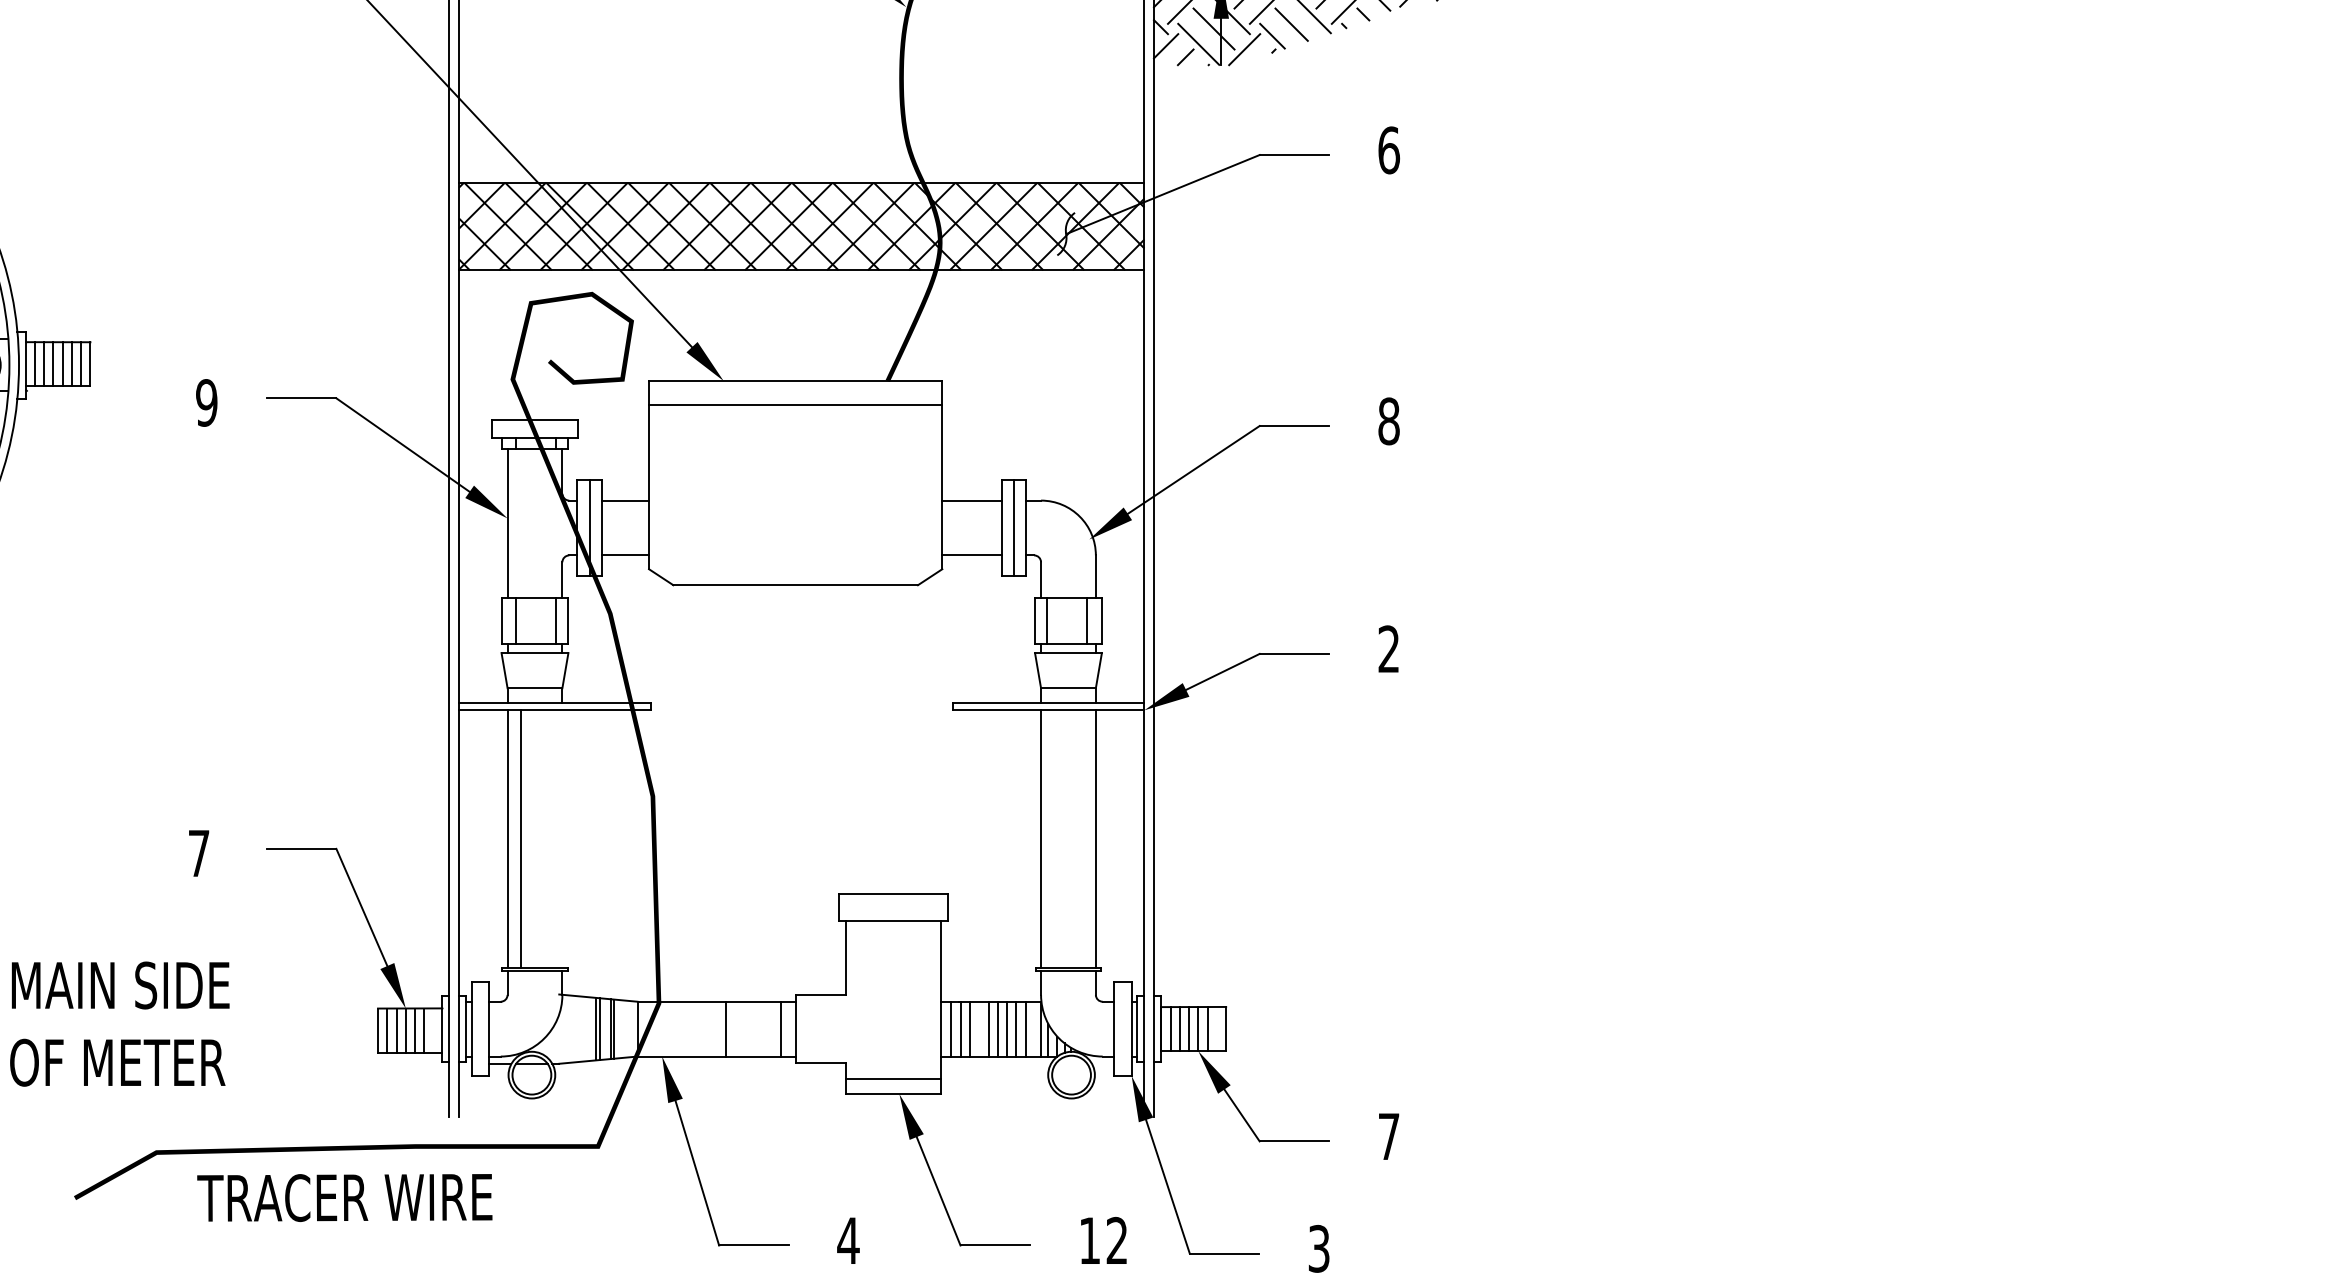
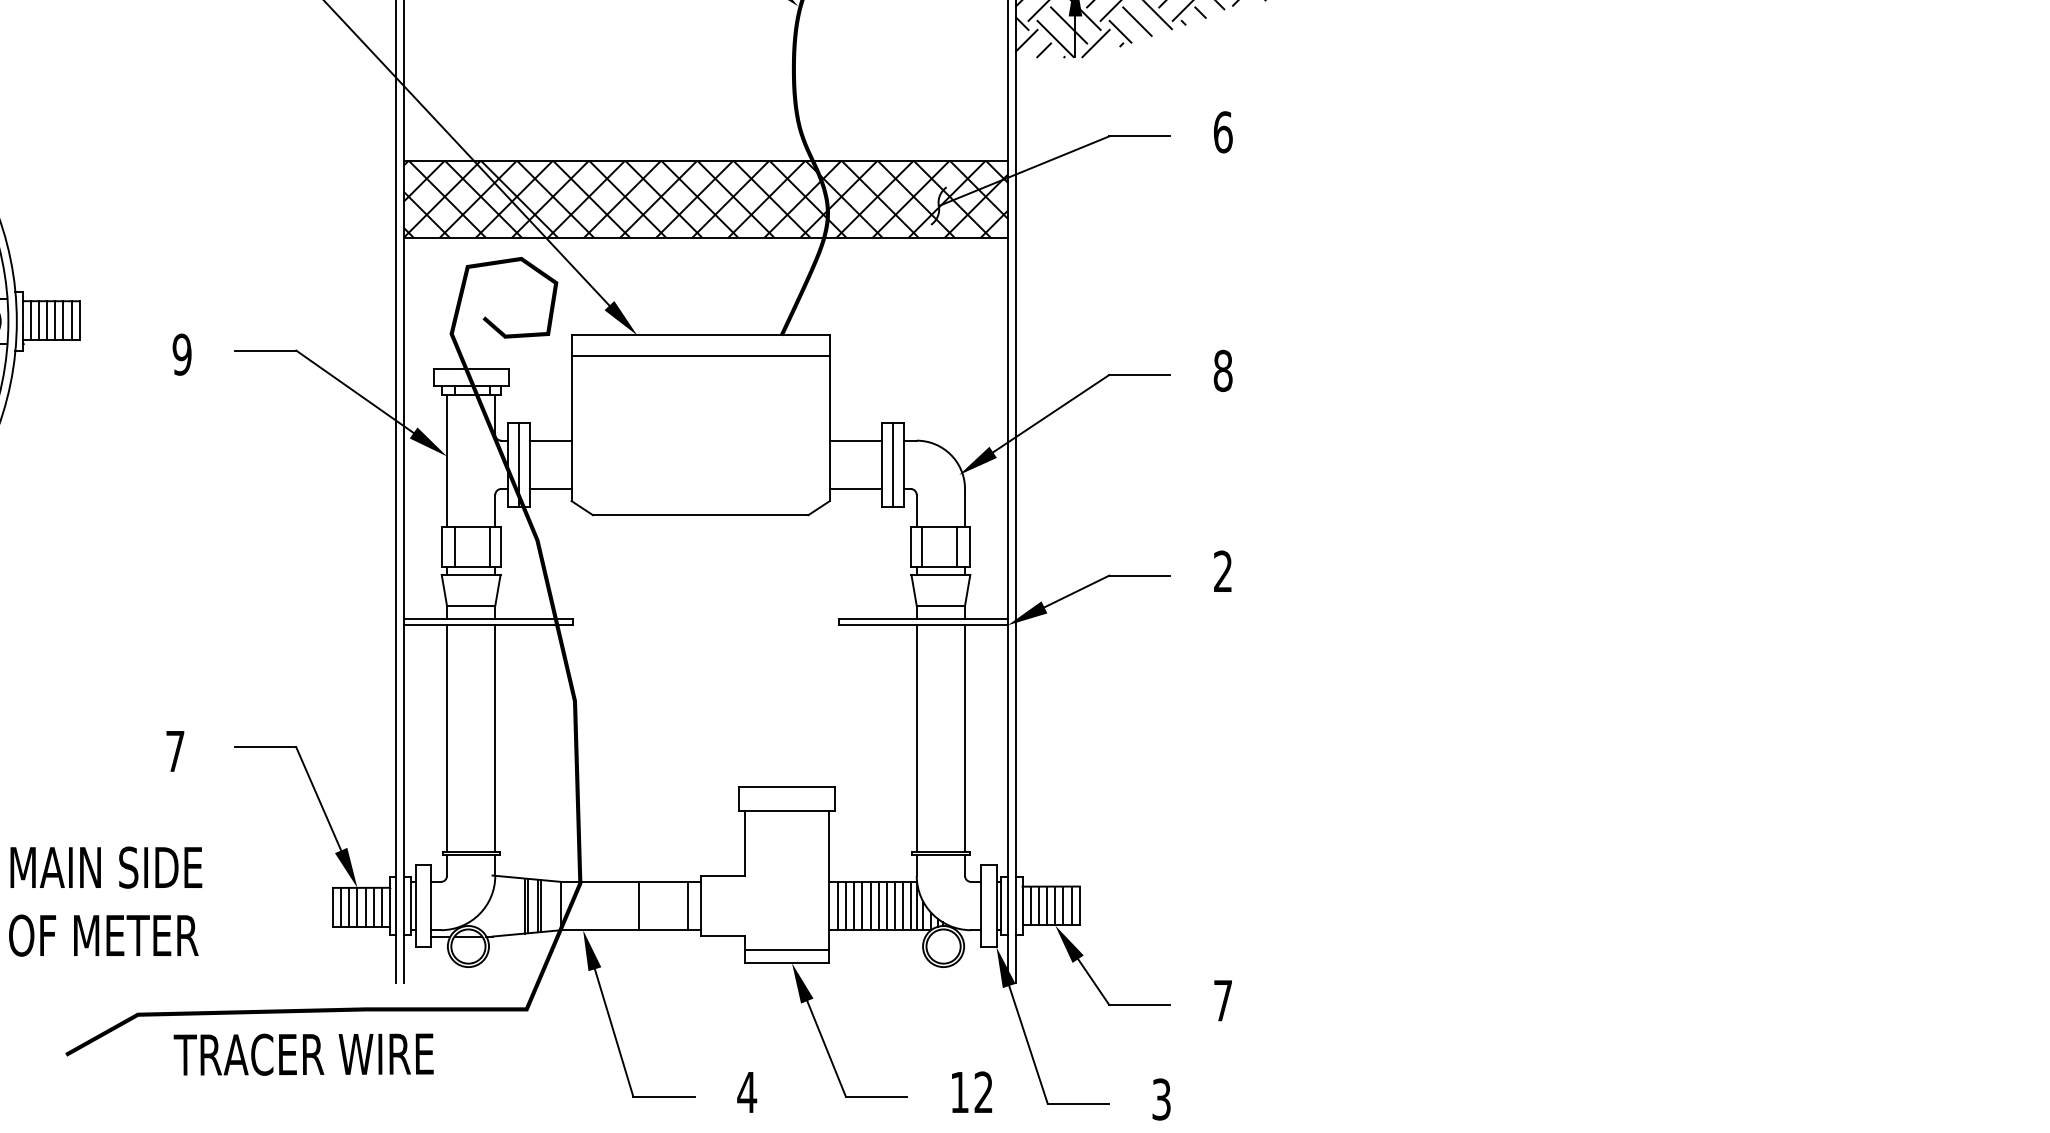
line: (521, 838) -> (495, 738), moved
line: (979, 1028) -> (862, 905), added
line: (1034, 1028) -> (910, 905), added
line: (1216, 1029) -> (1071, 906), added
line: (433, 1030) -> (381, 907), added

